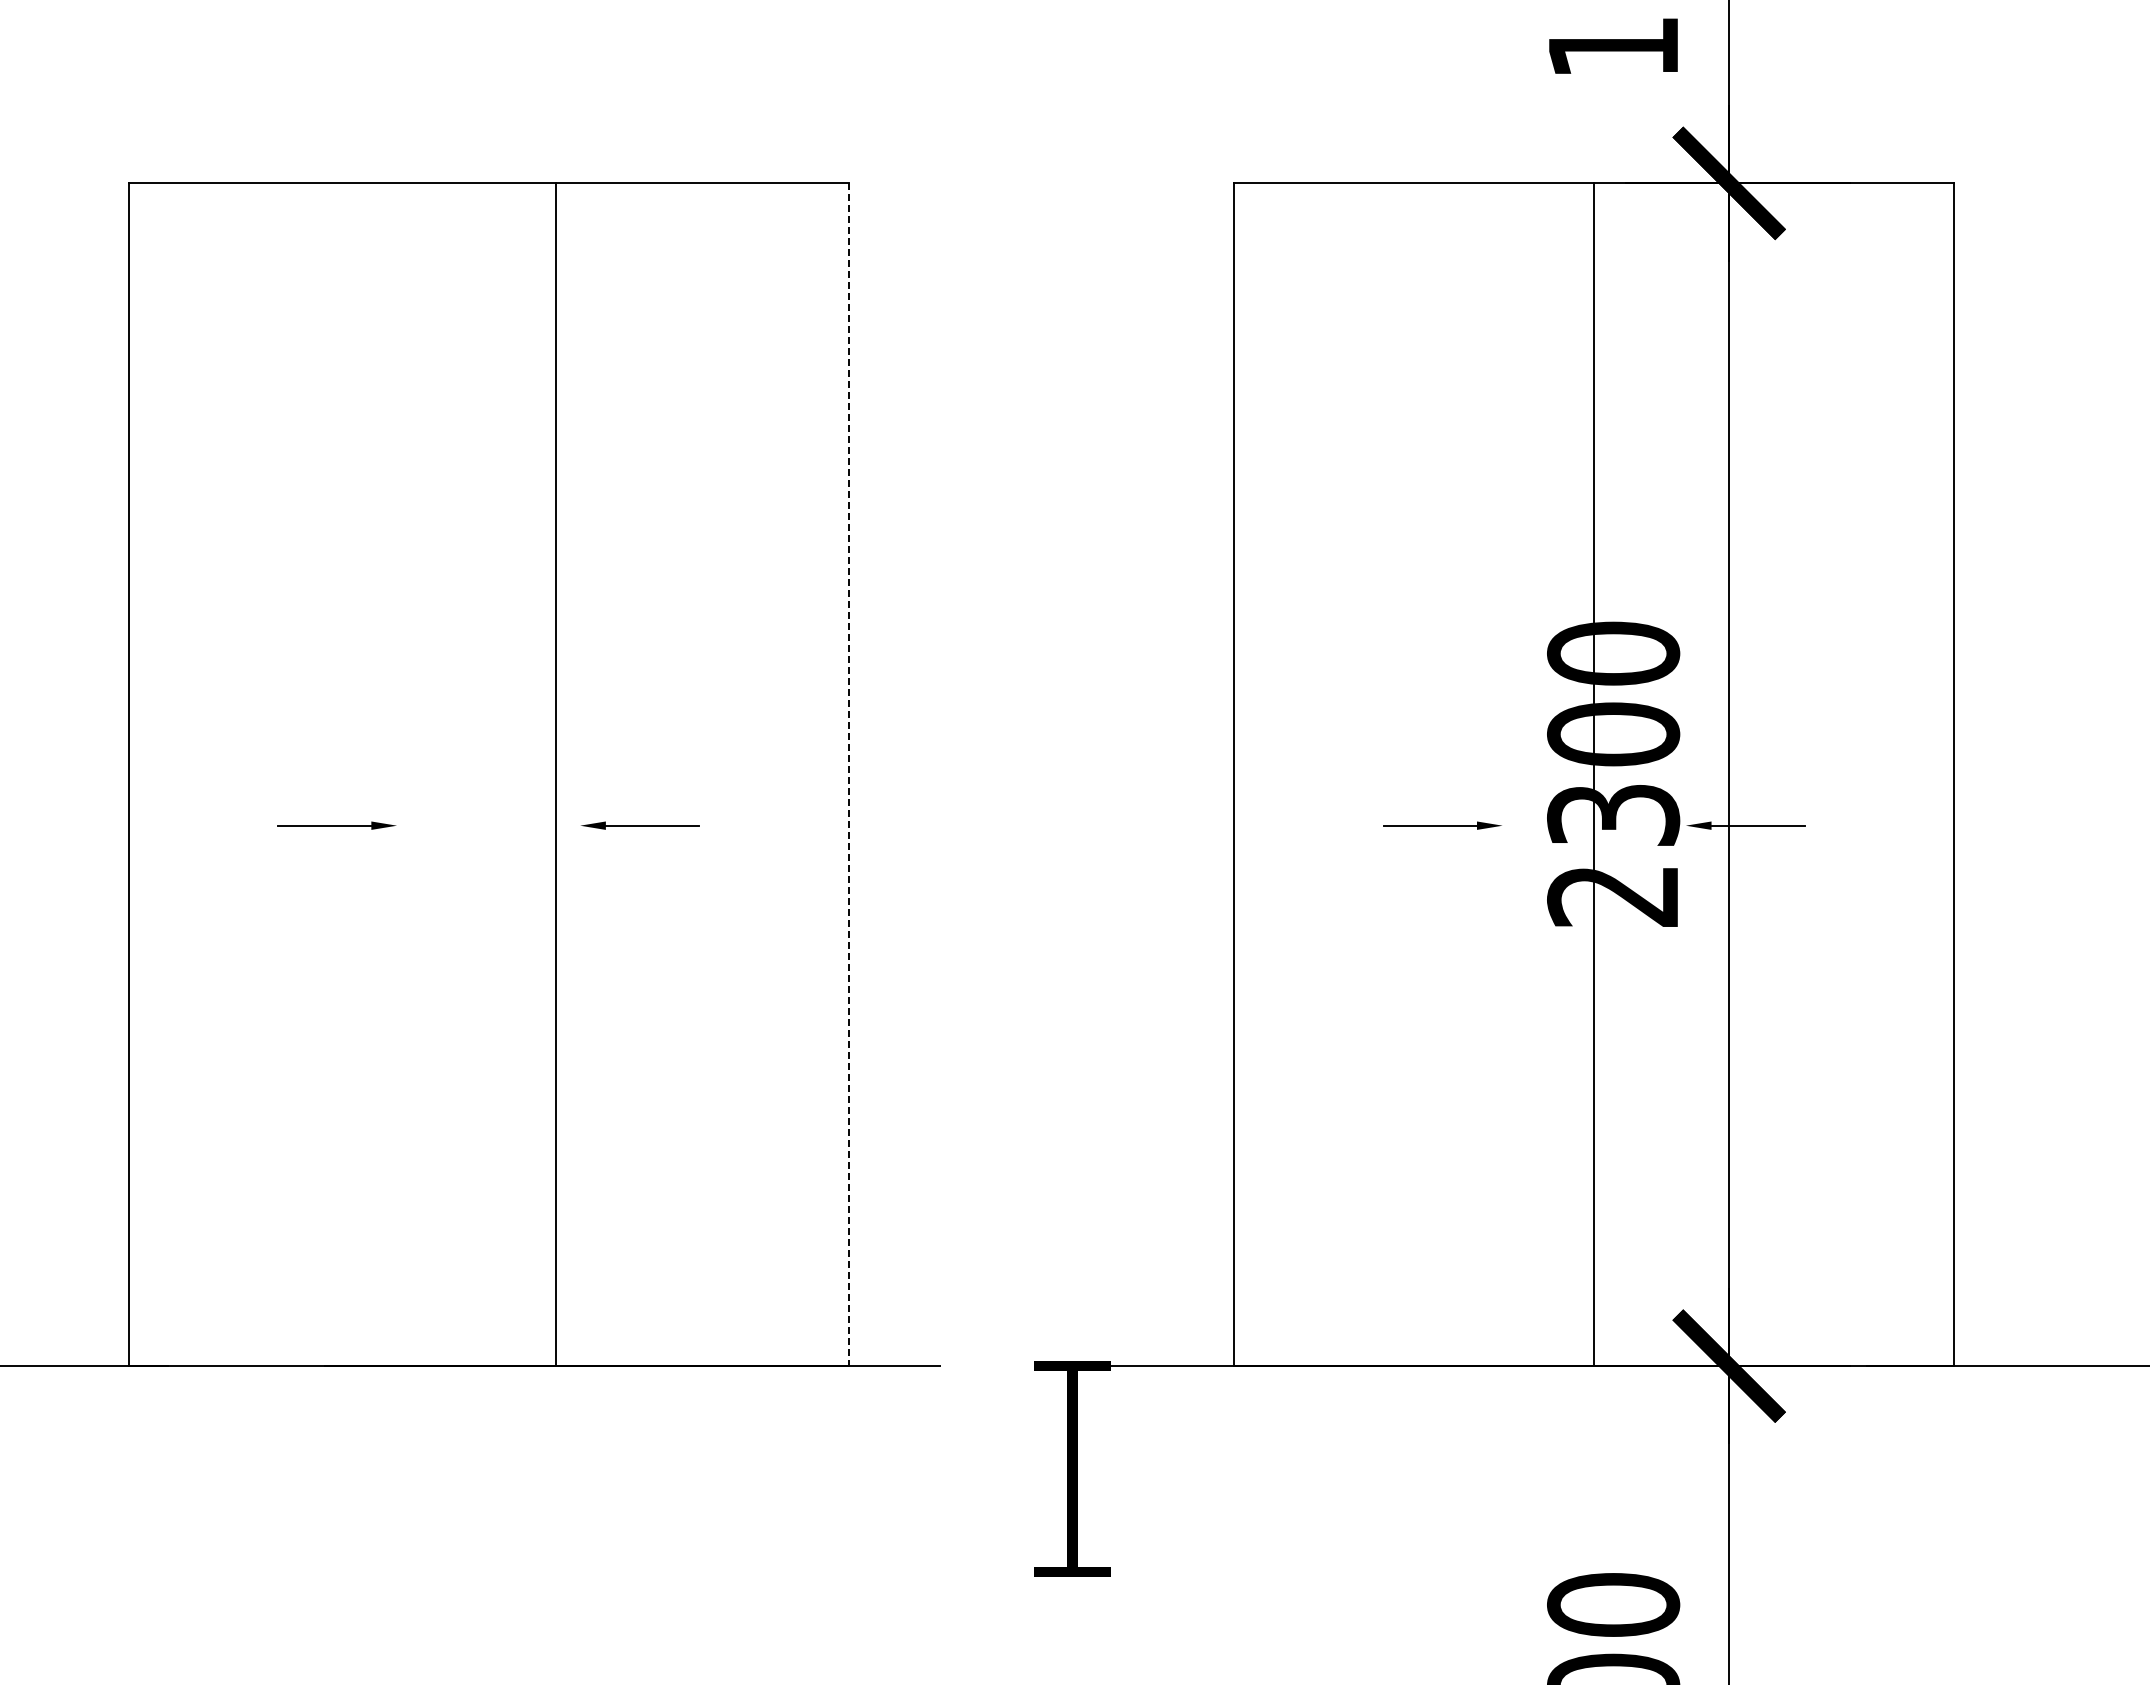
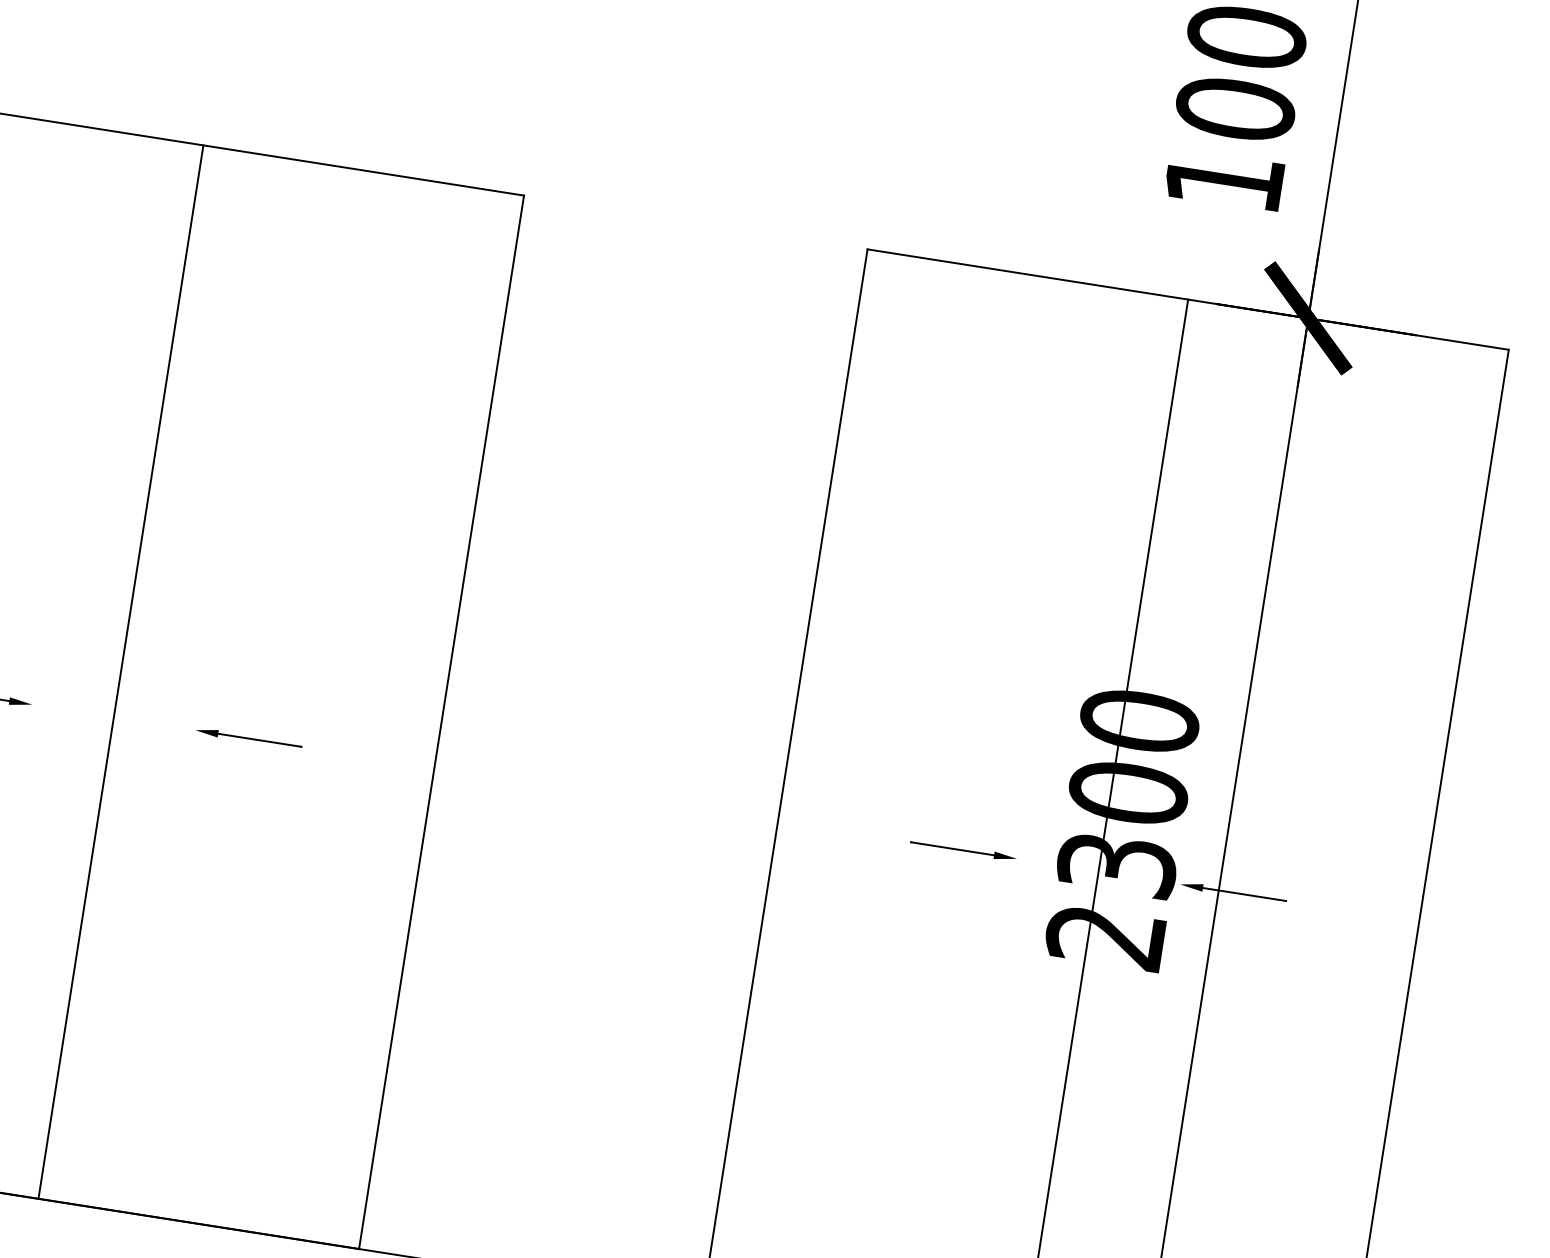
line: (555, 774) -> (120, 671), moved
line: (848, 775) -> (441, 722), dashed -> solid

